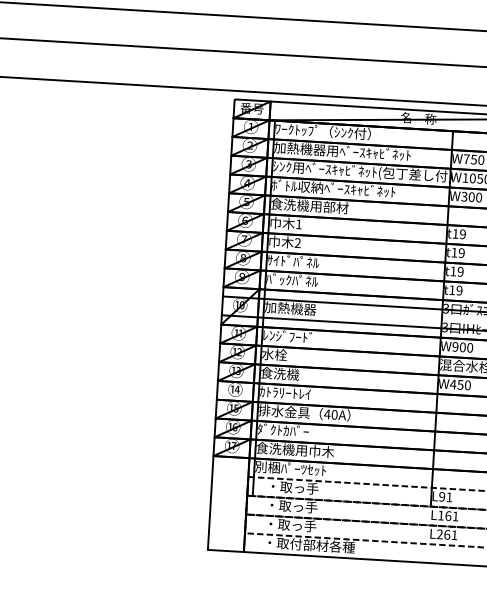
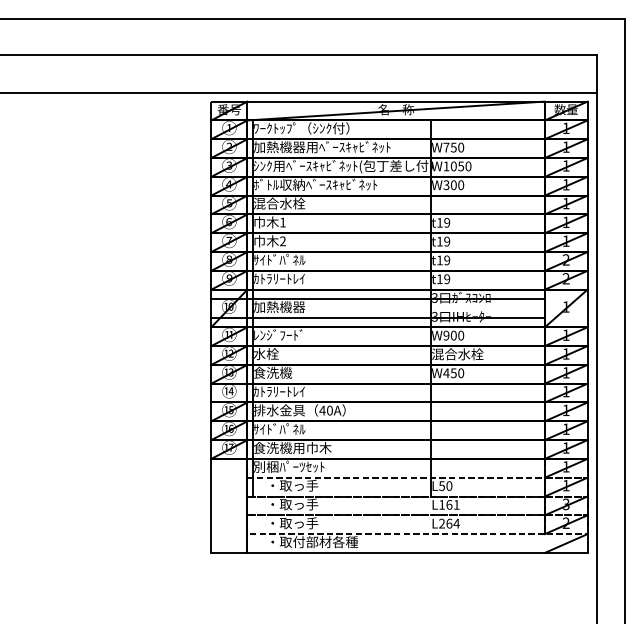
text: (309, 205) -> (292, 203), 食洗機用部材 -> 混合水栓
text: (292, 280) -> (279, 278), ﾊﾞｯｸﾊﾟﾈﾙ -> ｶﾄﾗﾘｰﾄﾚｲ
text: (283, 429) -> (279, 428), ﾀﾞｸﾄｶﾊﾞｰ -> ｻｲﾄﾞﾊﾟﾈﾙ
text: (445, 496) -> (445, 485), L91 -> L50
text: (454, 535) -> (456, 523), L261 -> L264

